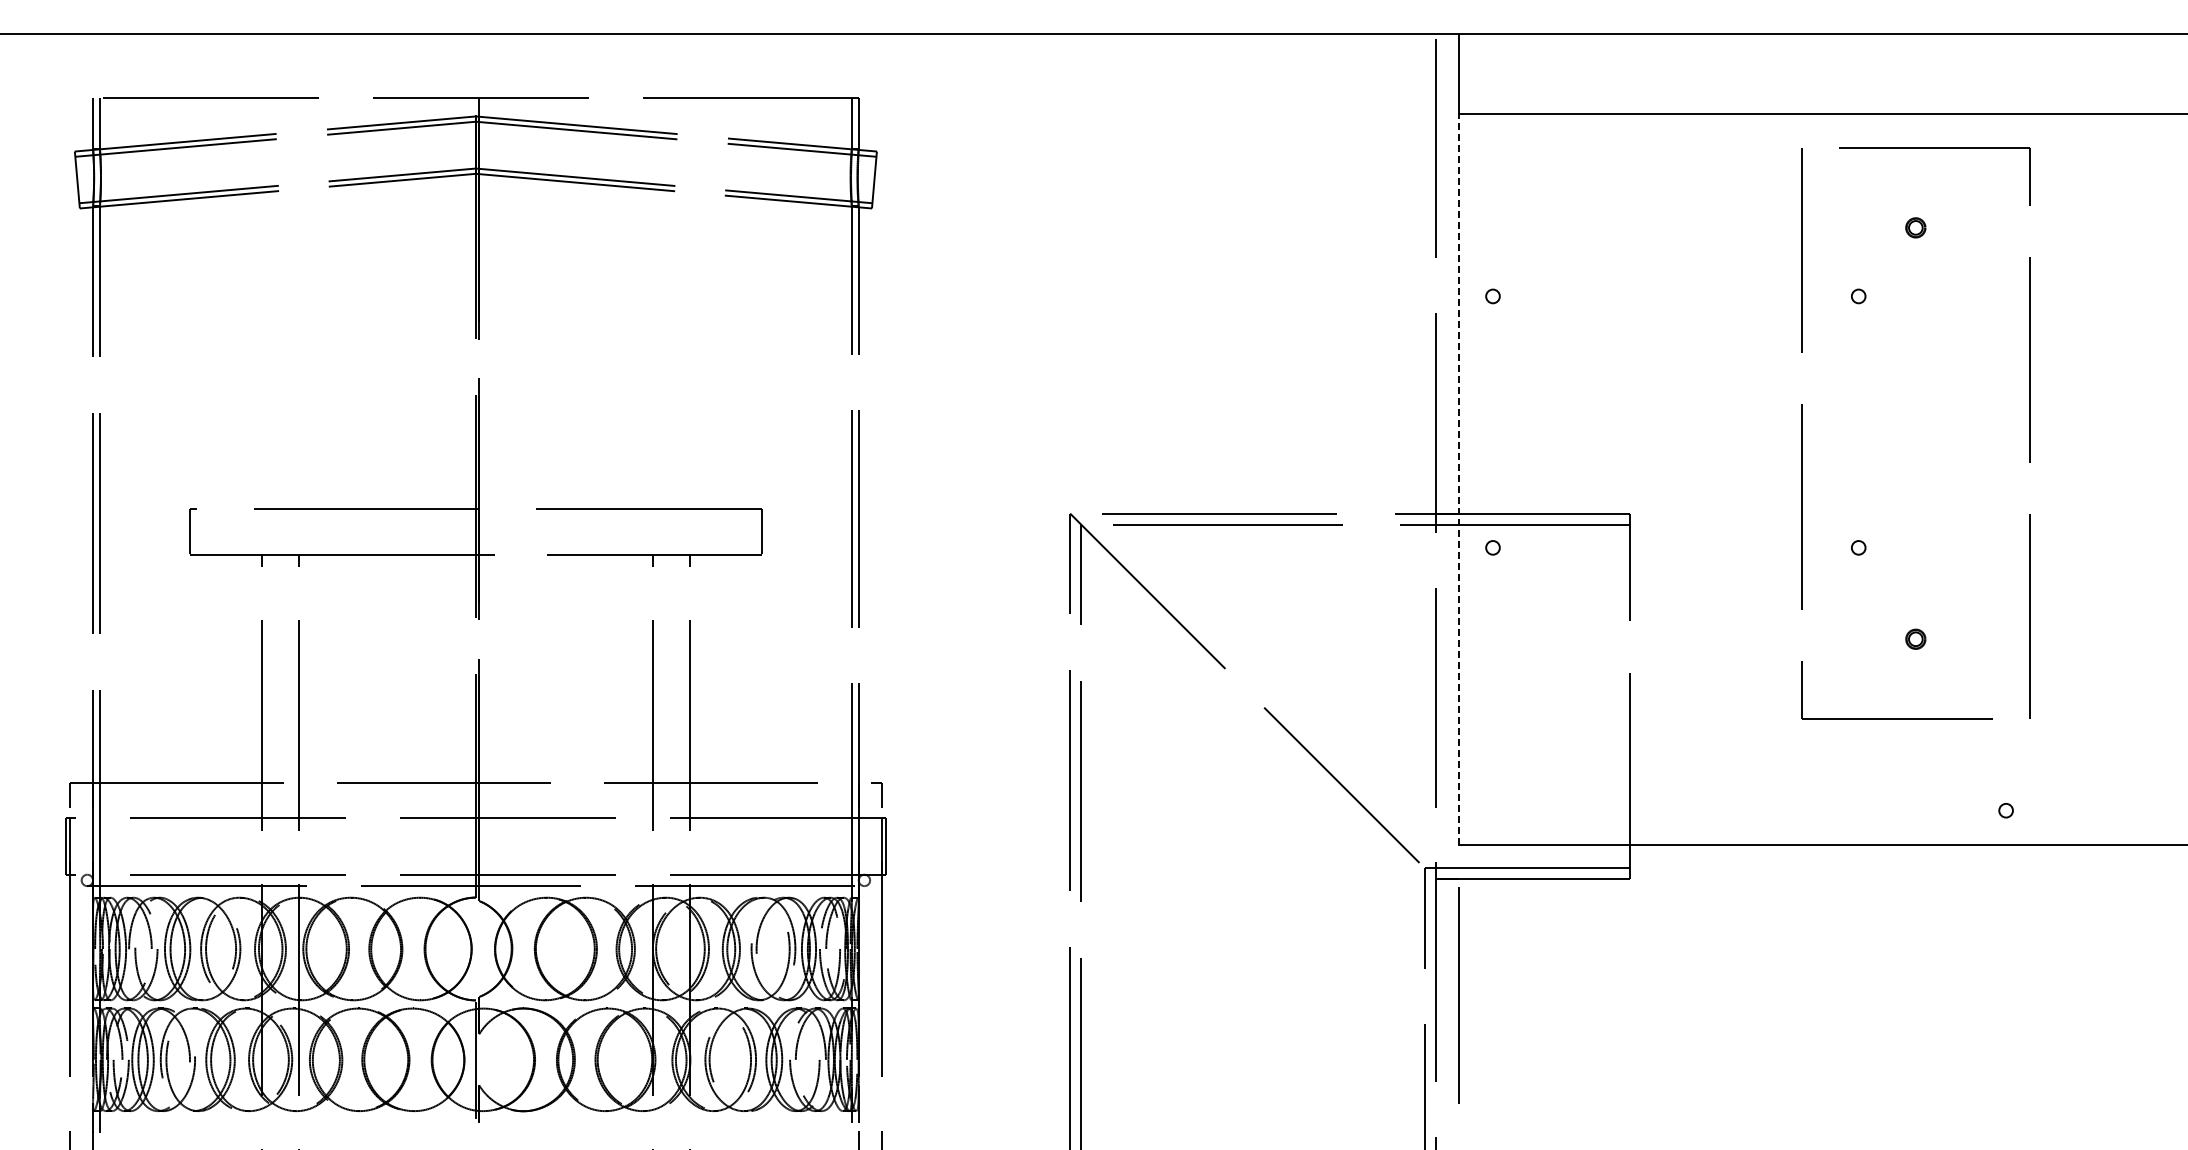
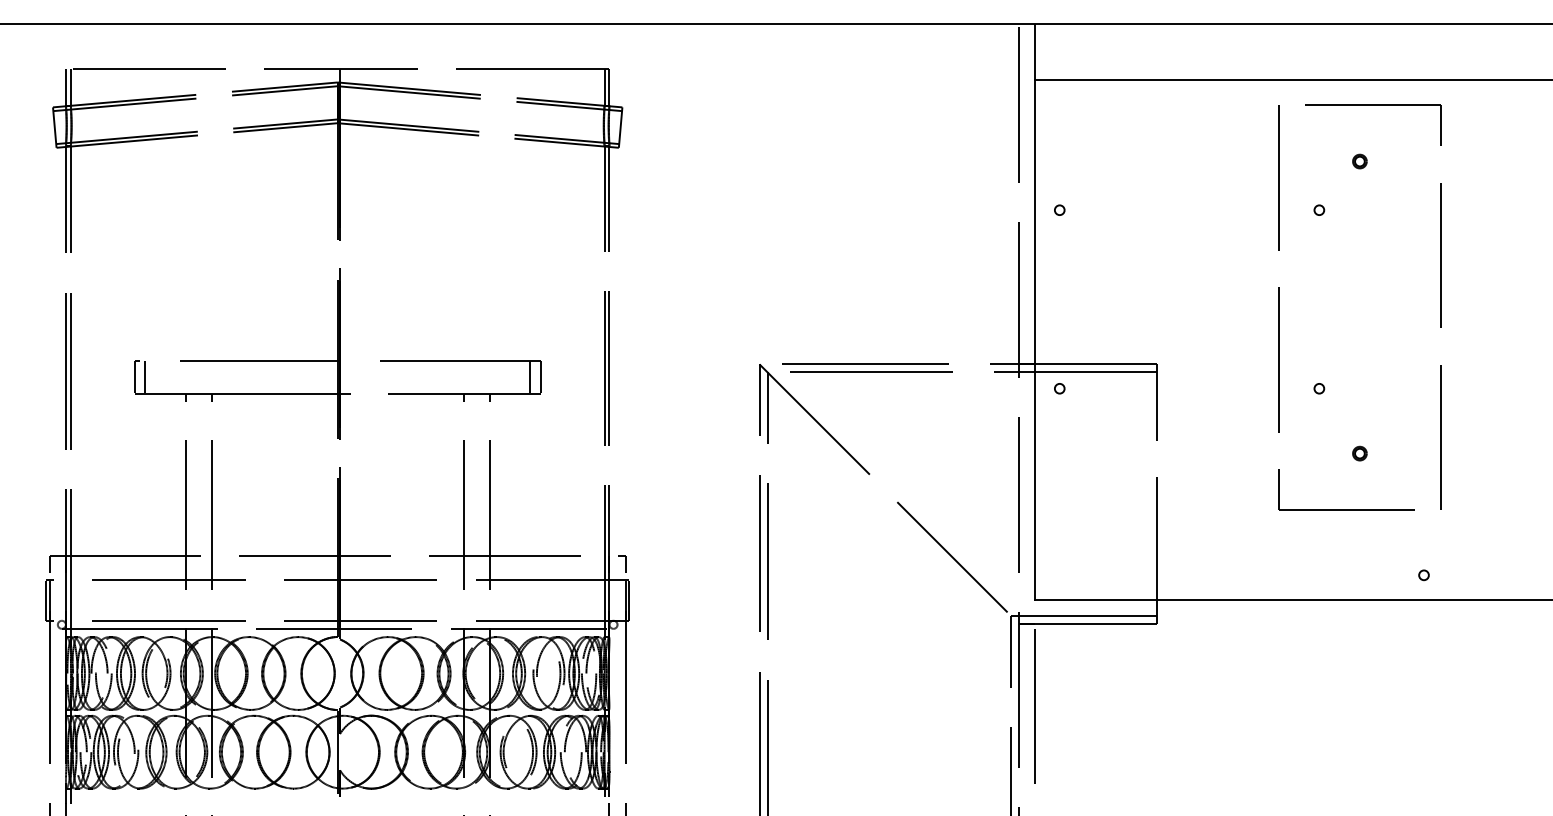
line: (1458, 479) -> (1035, 340), dashed -> solid
line: (204, 531) -> (145, 377), added
line: (747, 531) -> (530, 377), added

